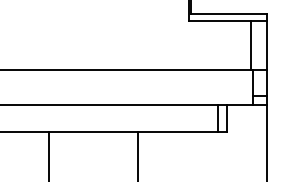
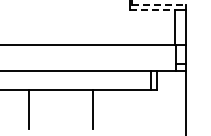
line: (229, 13) -> (159, 4), solid -> dashed
line: (220, 21) -> (152, 10), solid -> dashed

